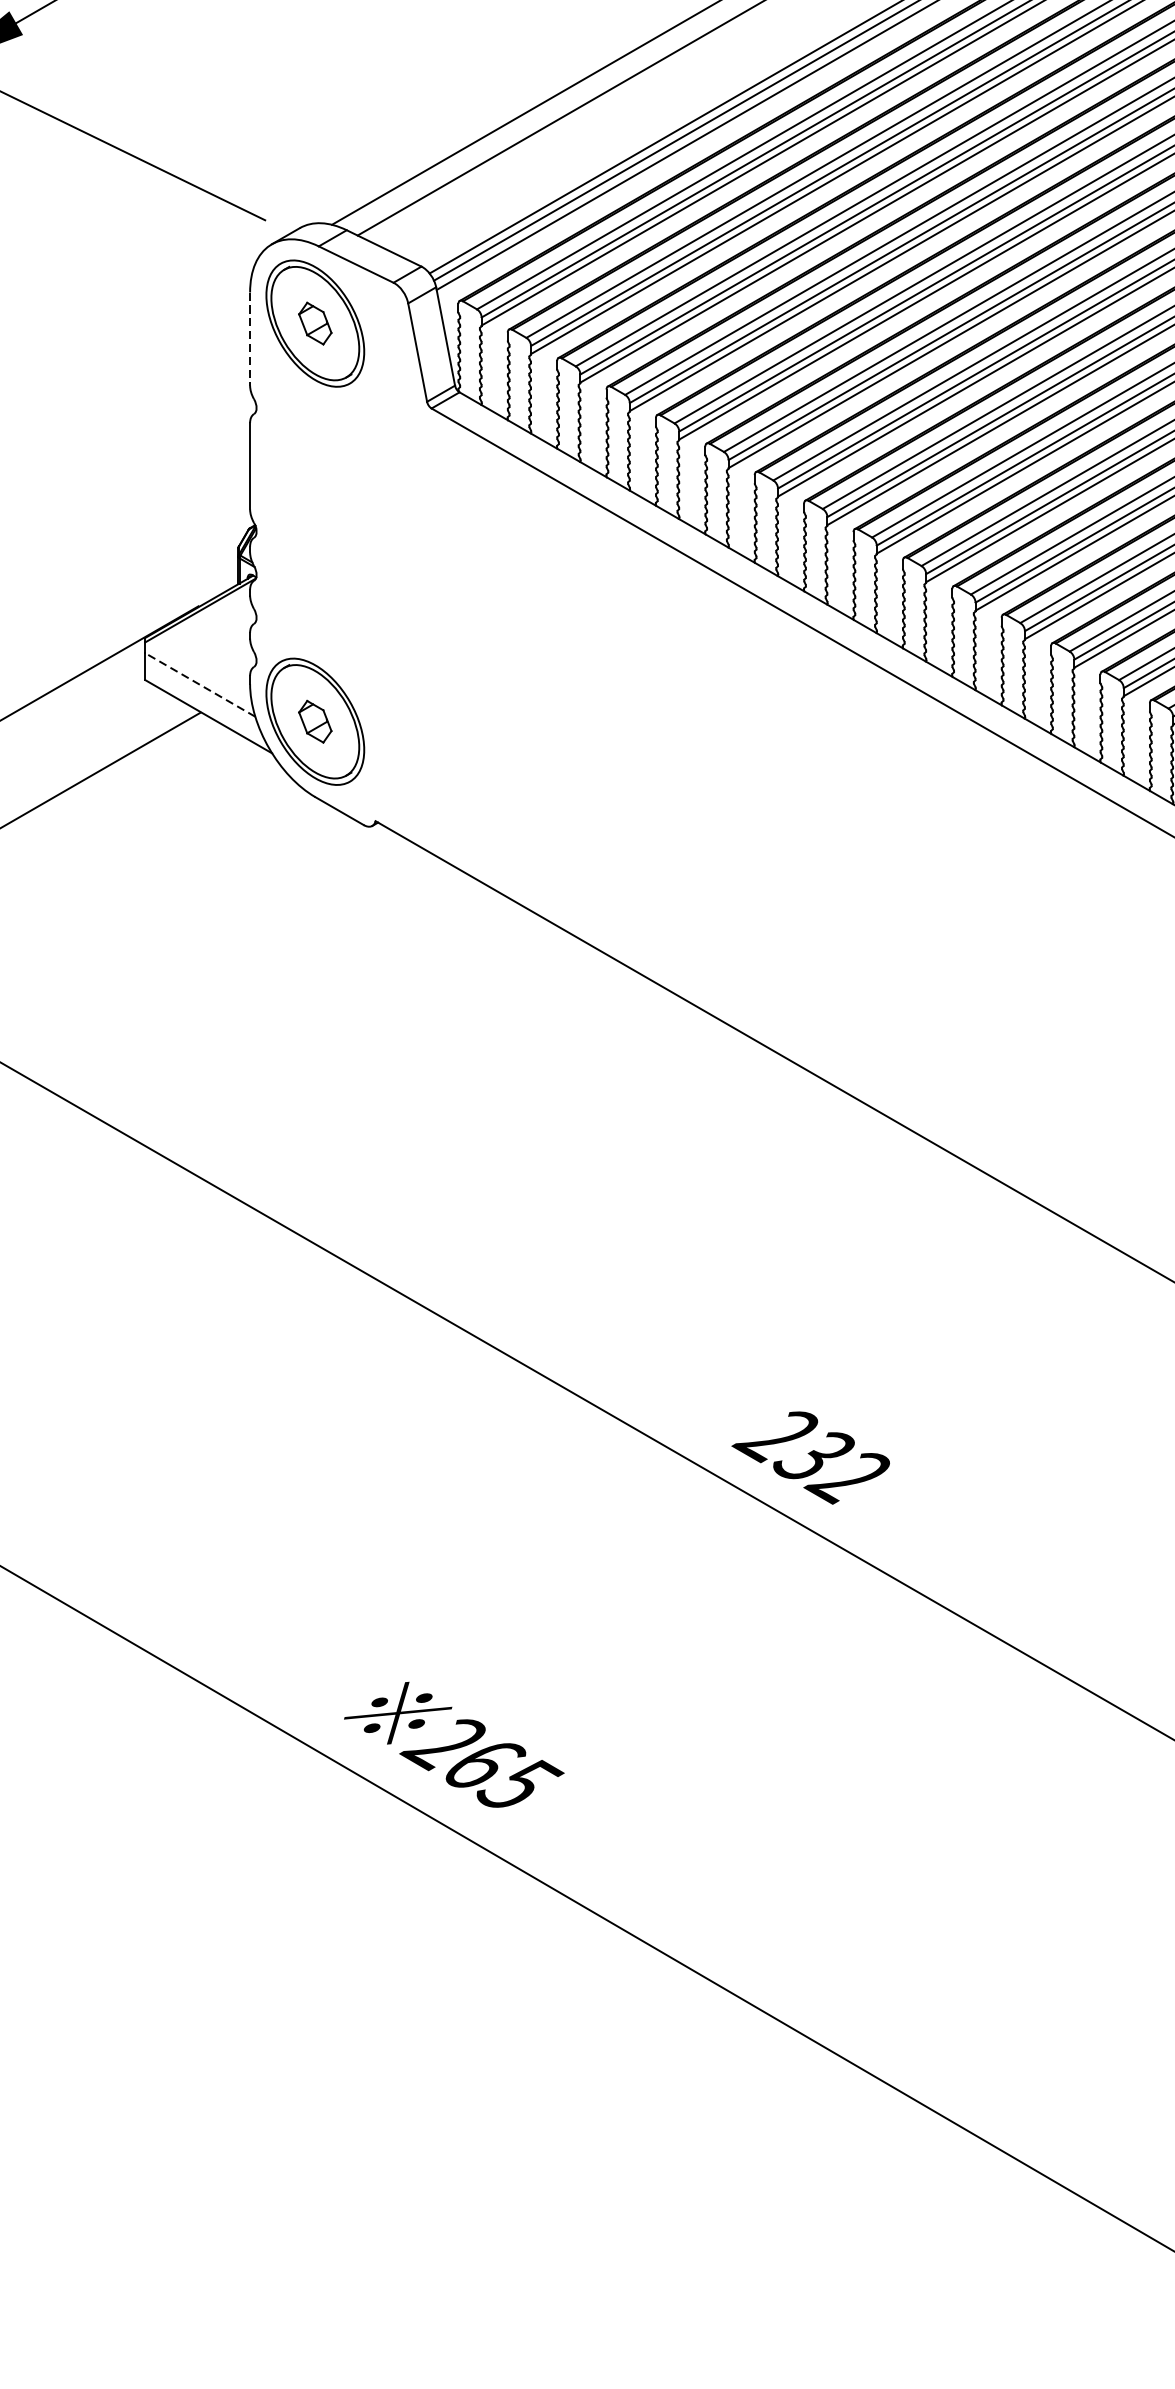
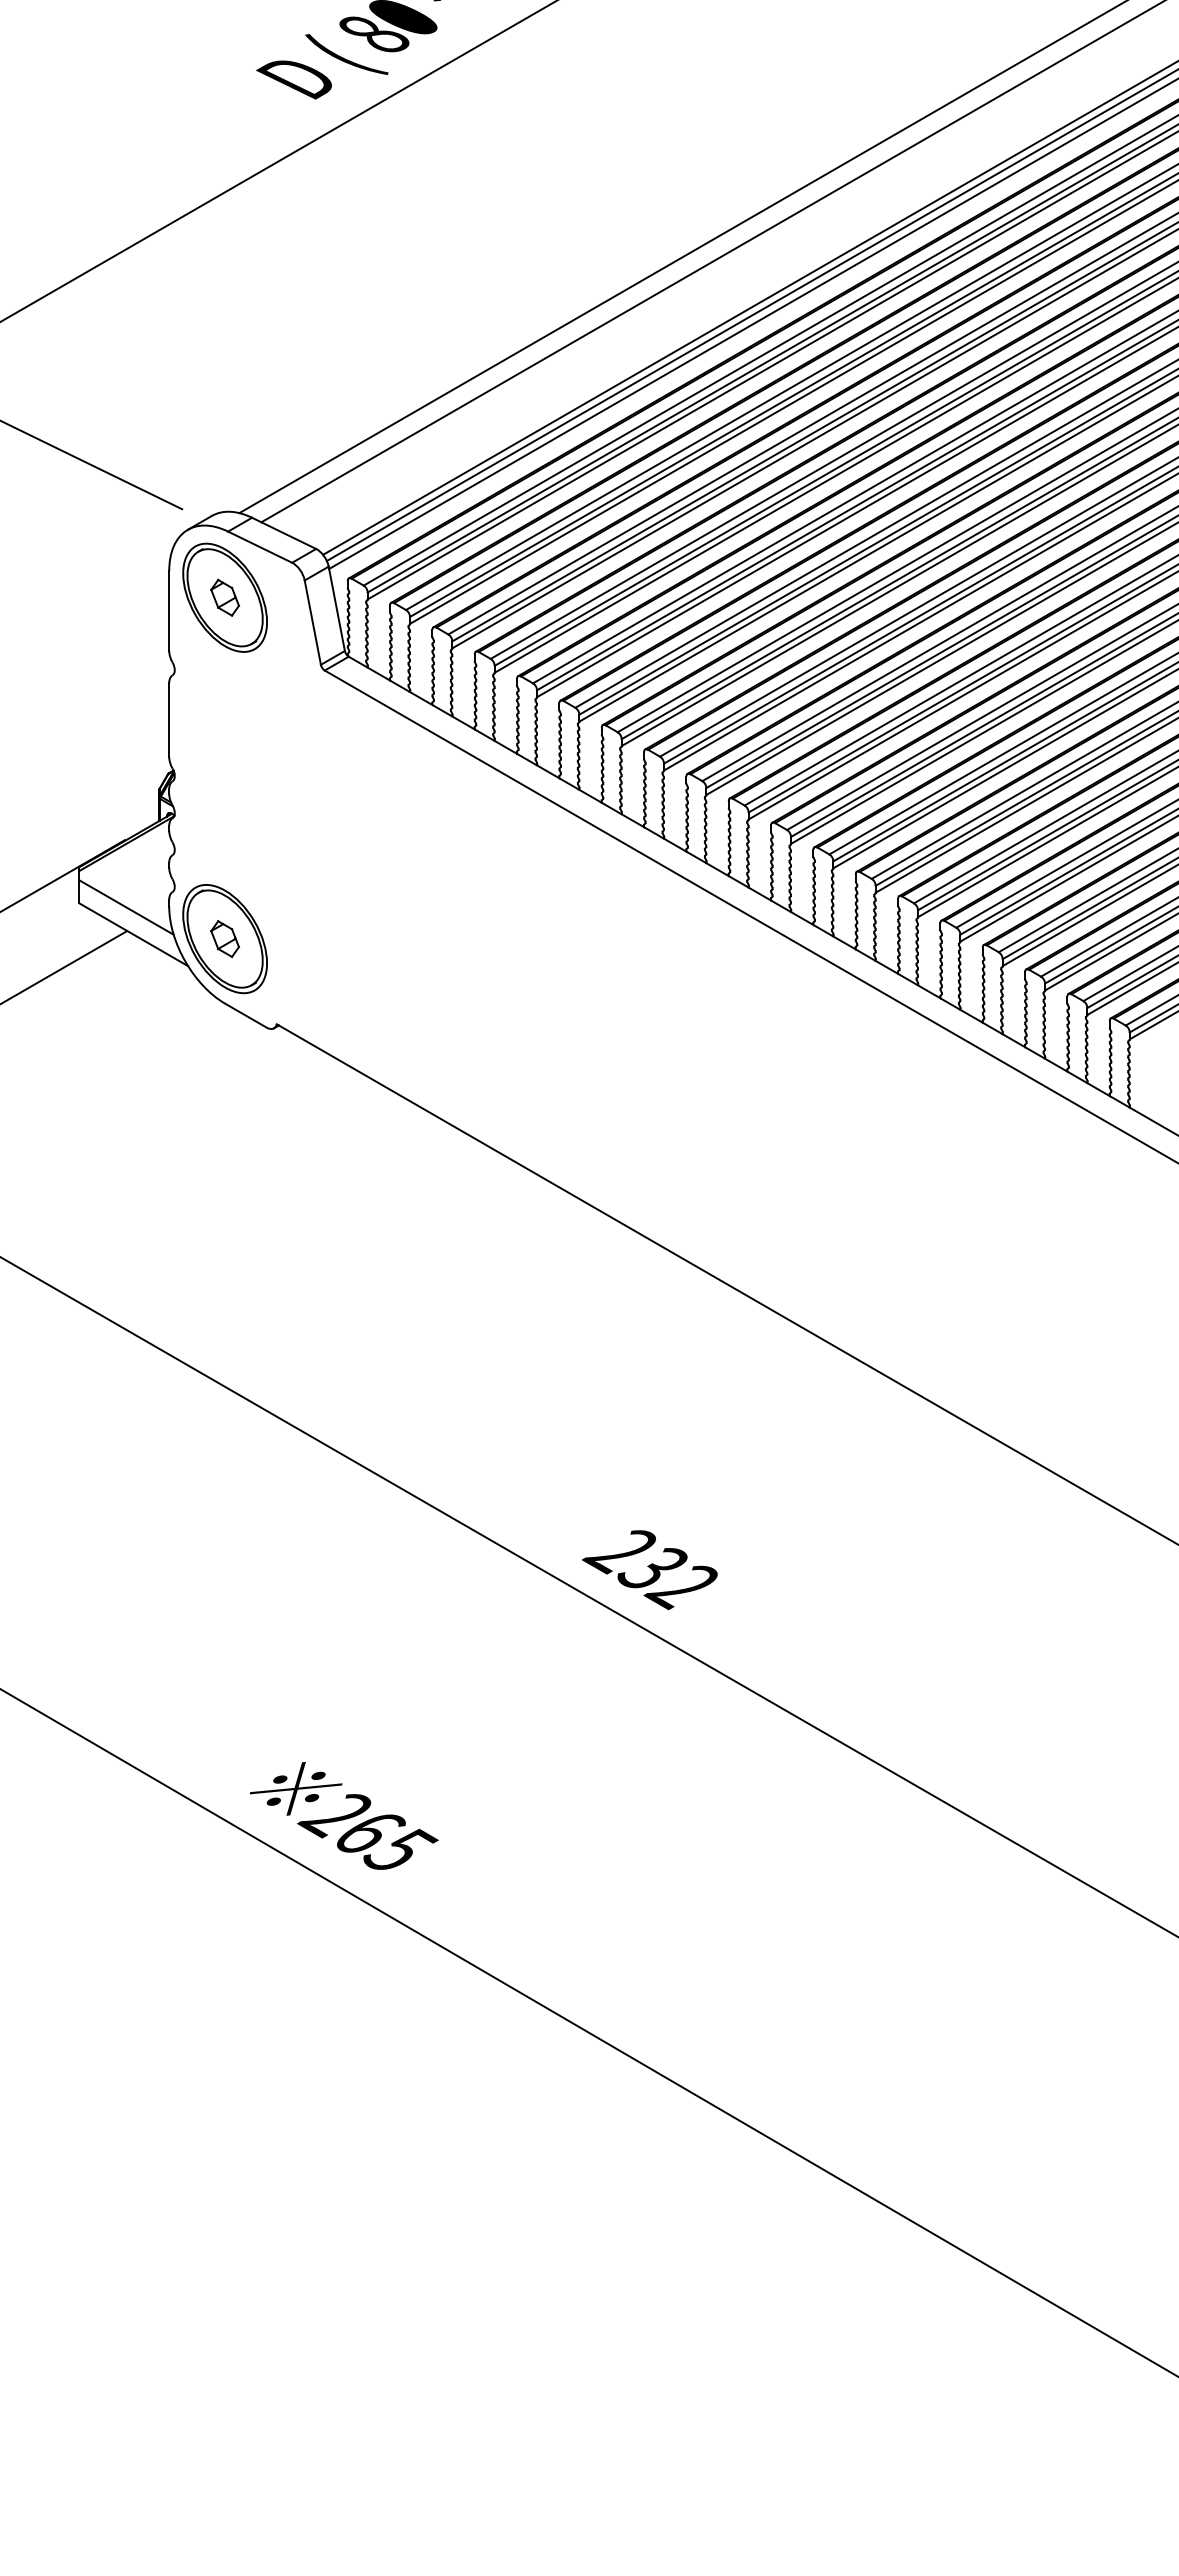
line: (250, 339) -> (169, 611), dashed -> solid
line: (200, 684) -> (126, 907), dashed -> solid

